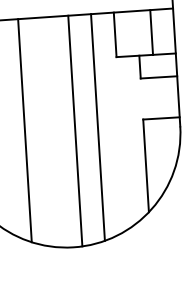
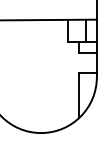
line: (97, 125) -> (56, 74), removed
line: (25, 130) -> (21, 74), removed
line: (75, 131) -> (45, 76), removed

